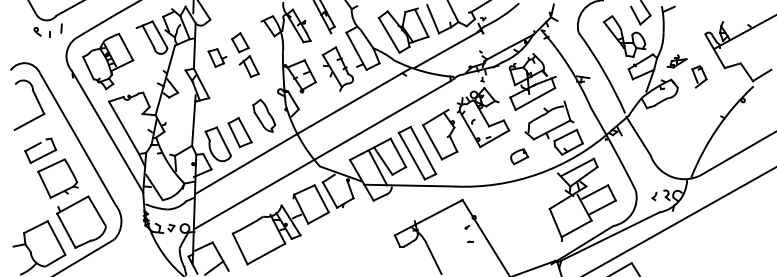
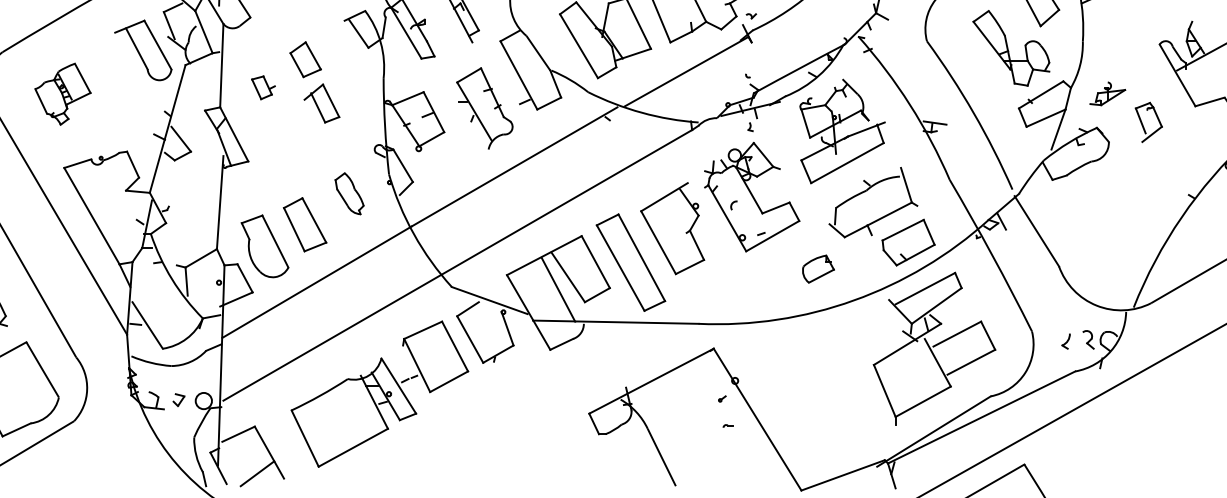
part: (217, 57) -> (263, 86), size x0.7
part: (108, 61) -> (63, 94), size x0.6
part: (264, 115) -> (349, 193), size x0.7

